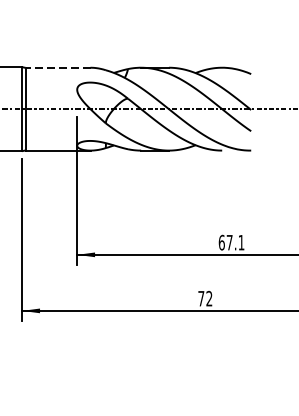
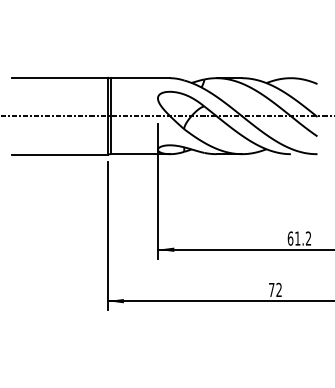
line: (58, 68) -> (140, 78), dashed -> solid
text: (234, 242) -> (302, 238), 67.1 -> 61.2

